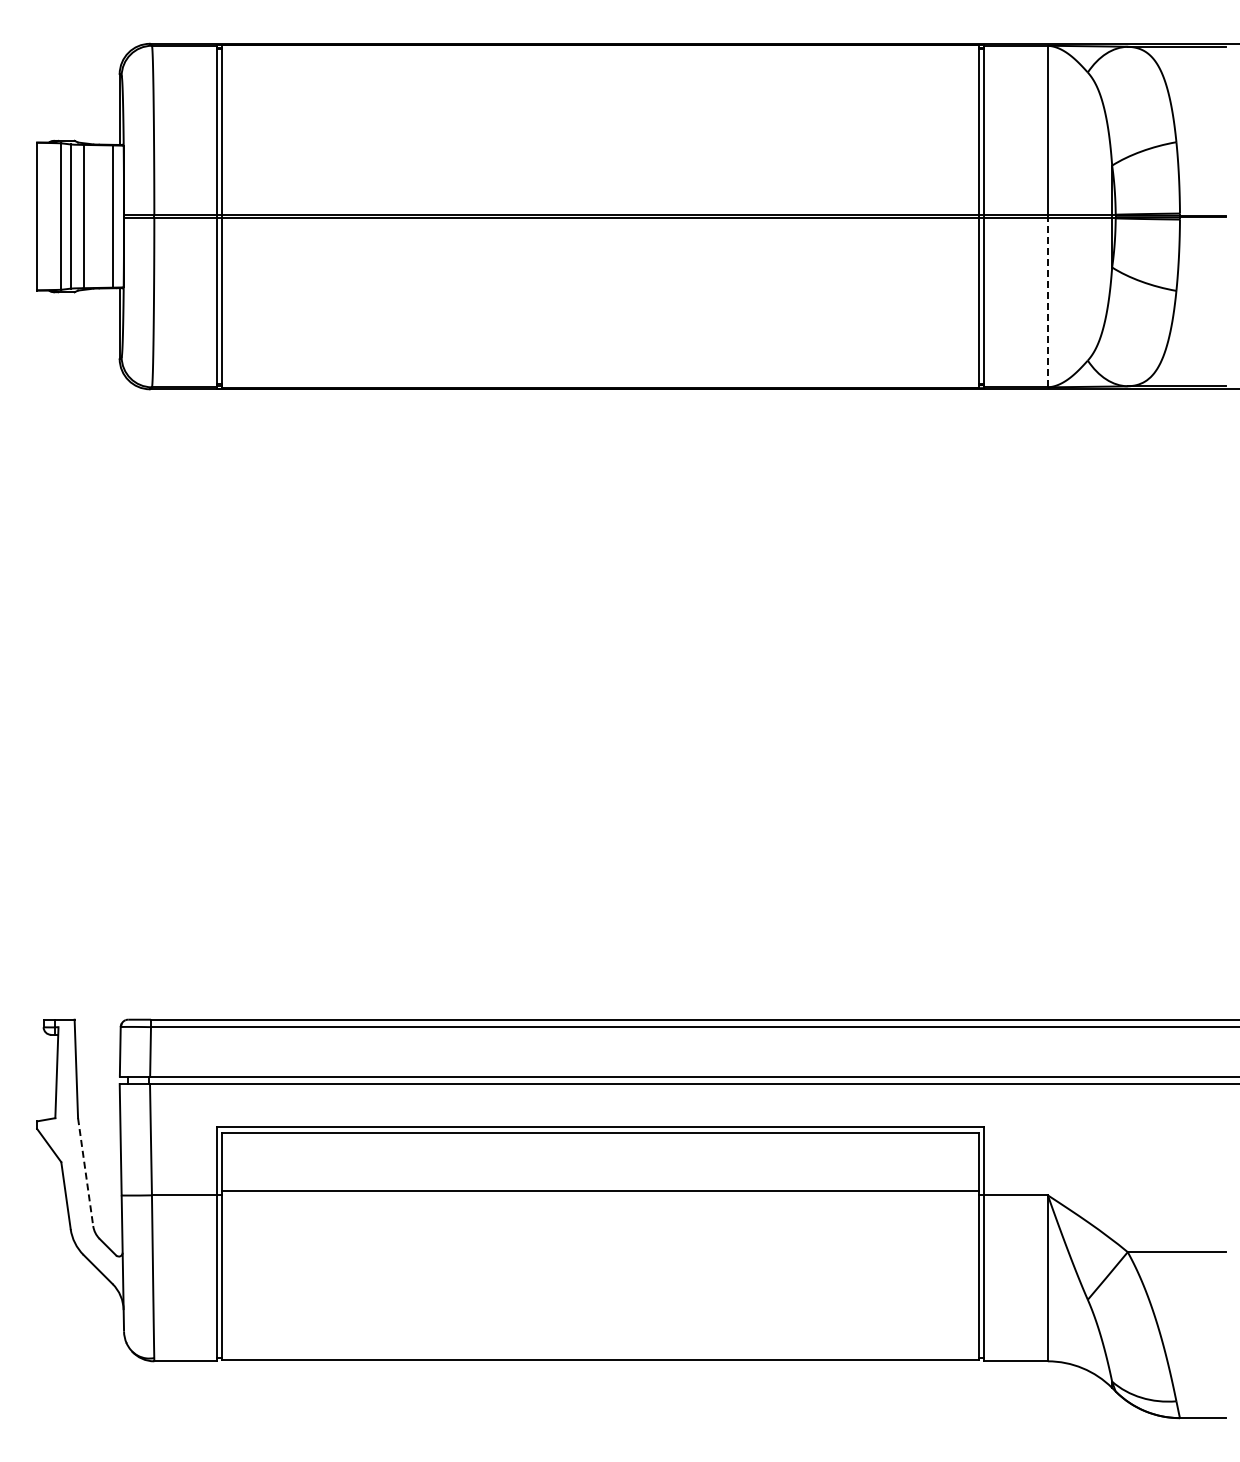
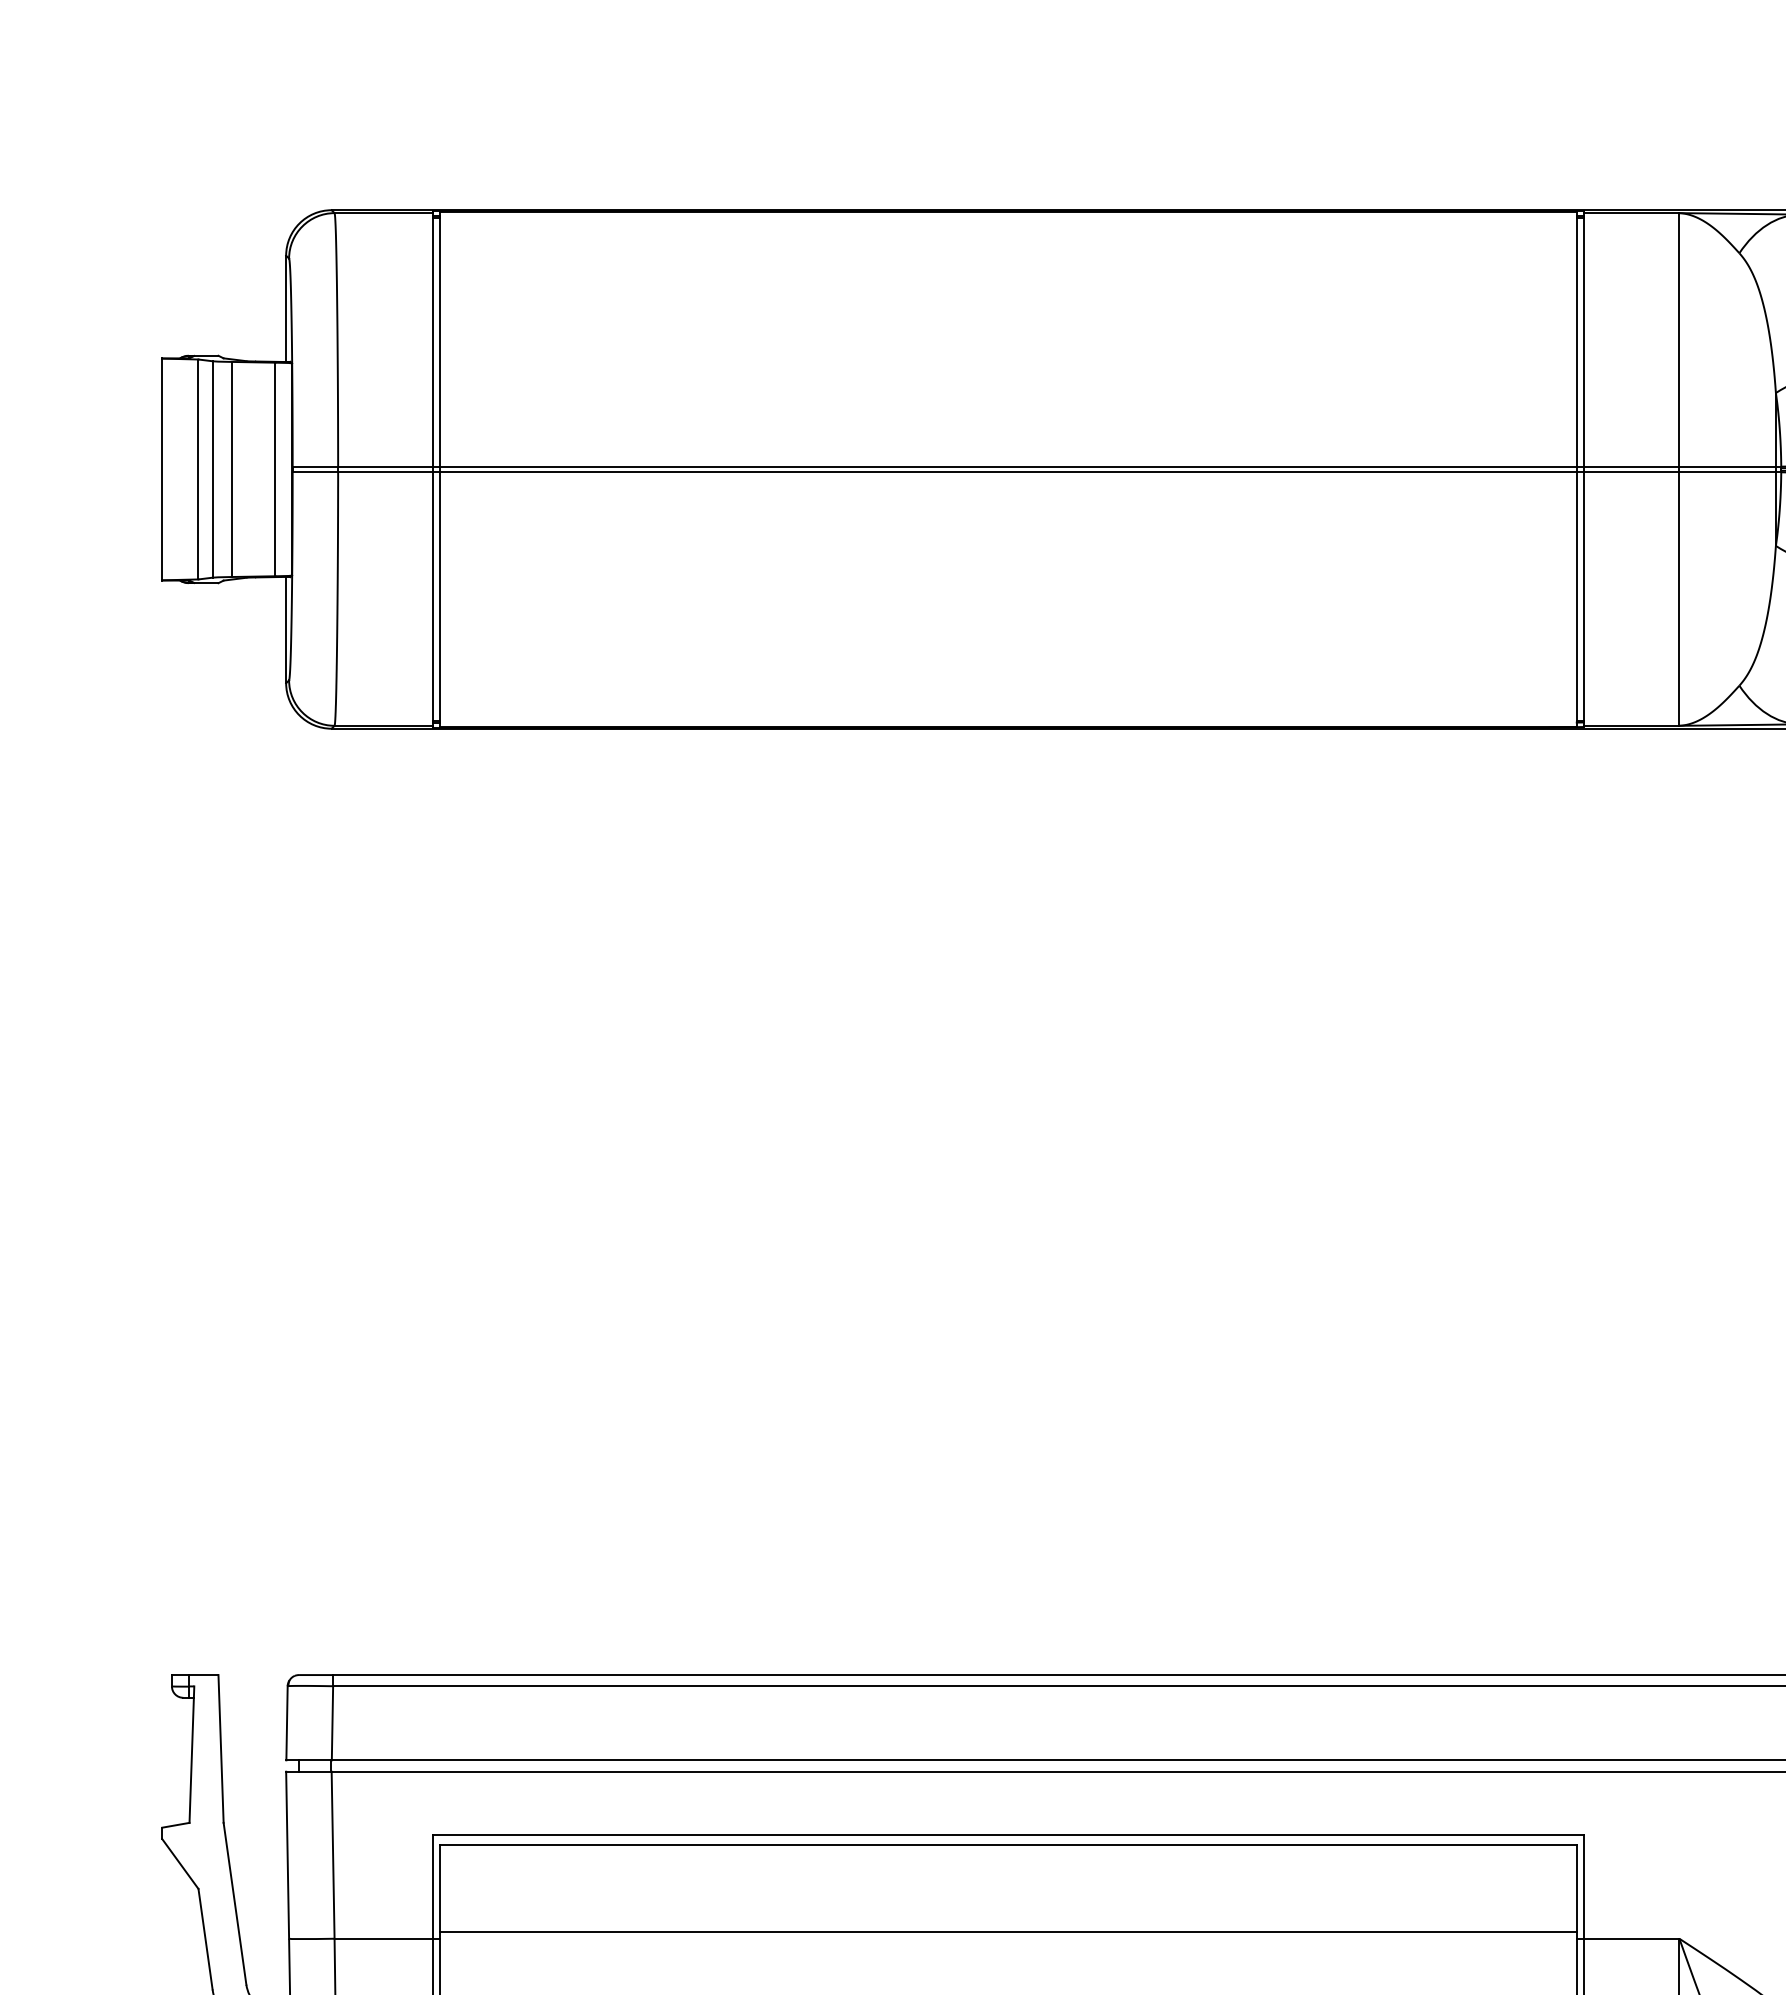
line: (1047, 302) -> (1678, 598), dashed -> solid
line: (85, 1172) -> (234, 1904), dashed -> solid

